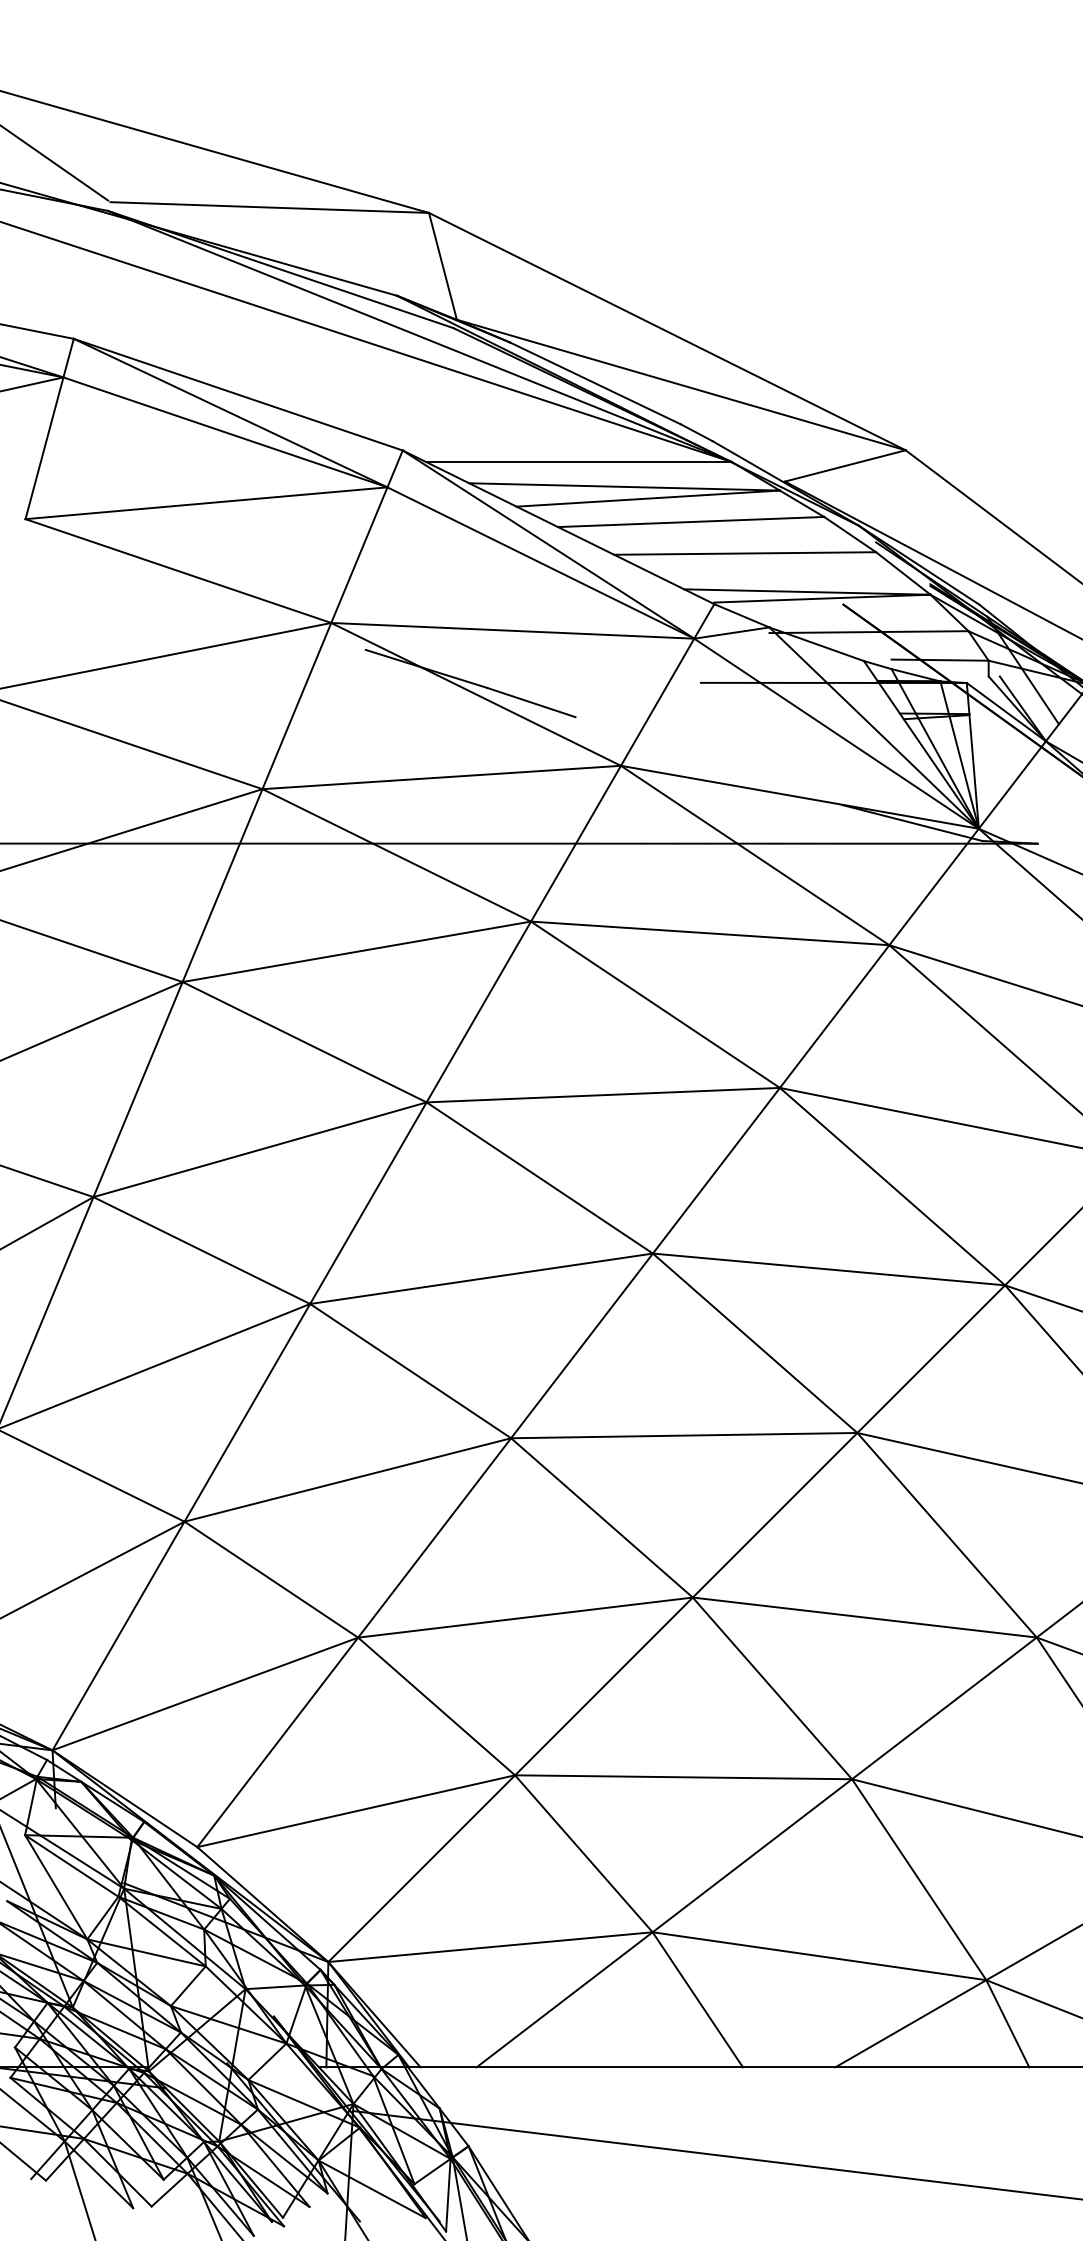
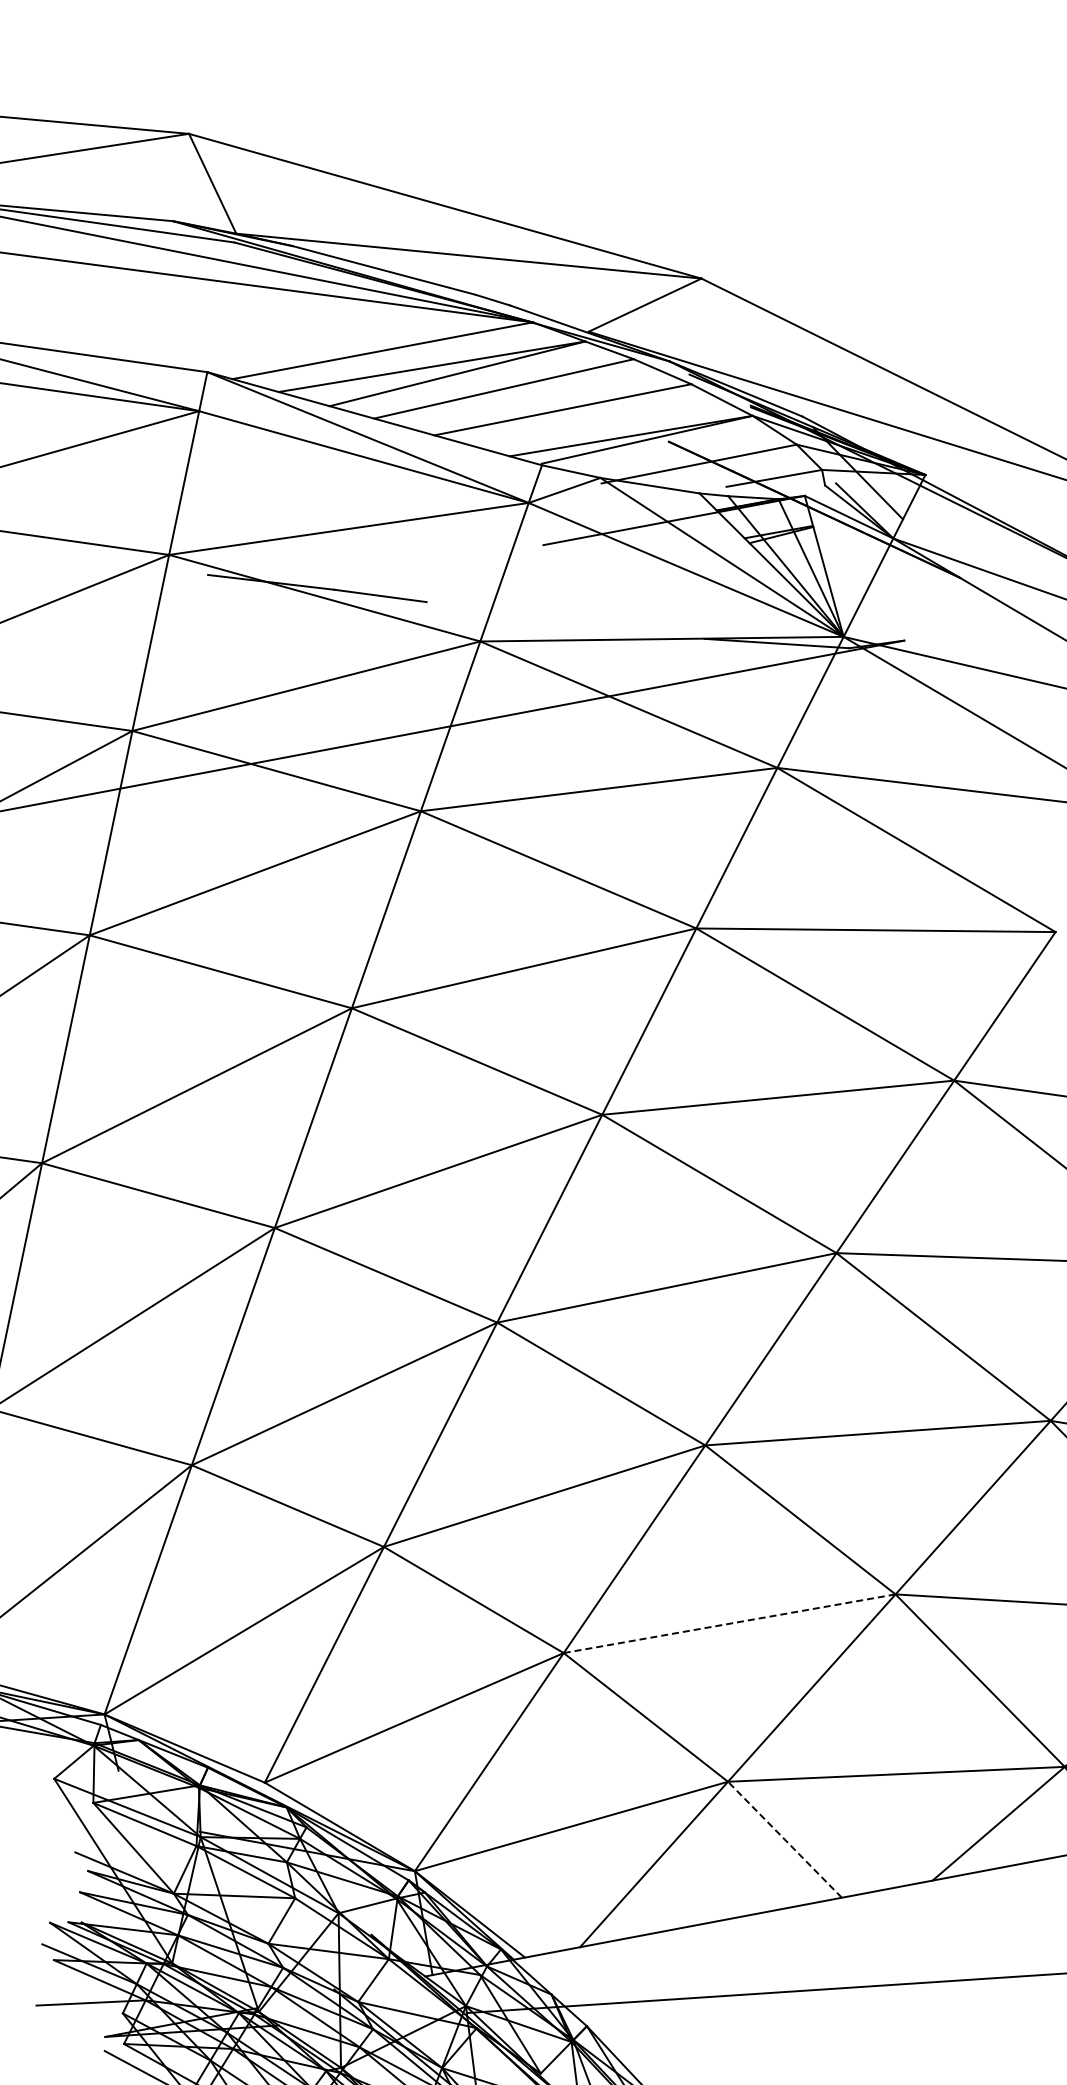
line: (683, 1777) -> (729, 1623), solid -> dashed
line: (697, 1999) -> (784, 1839), solid -> dashed

